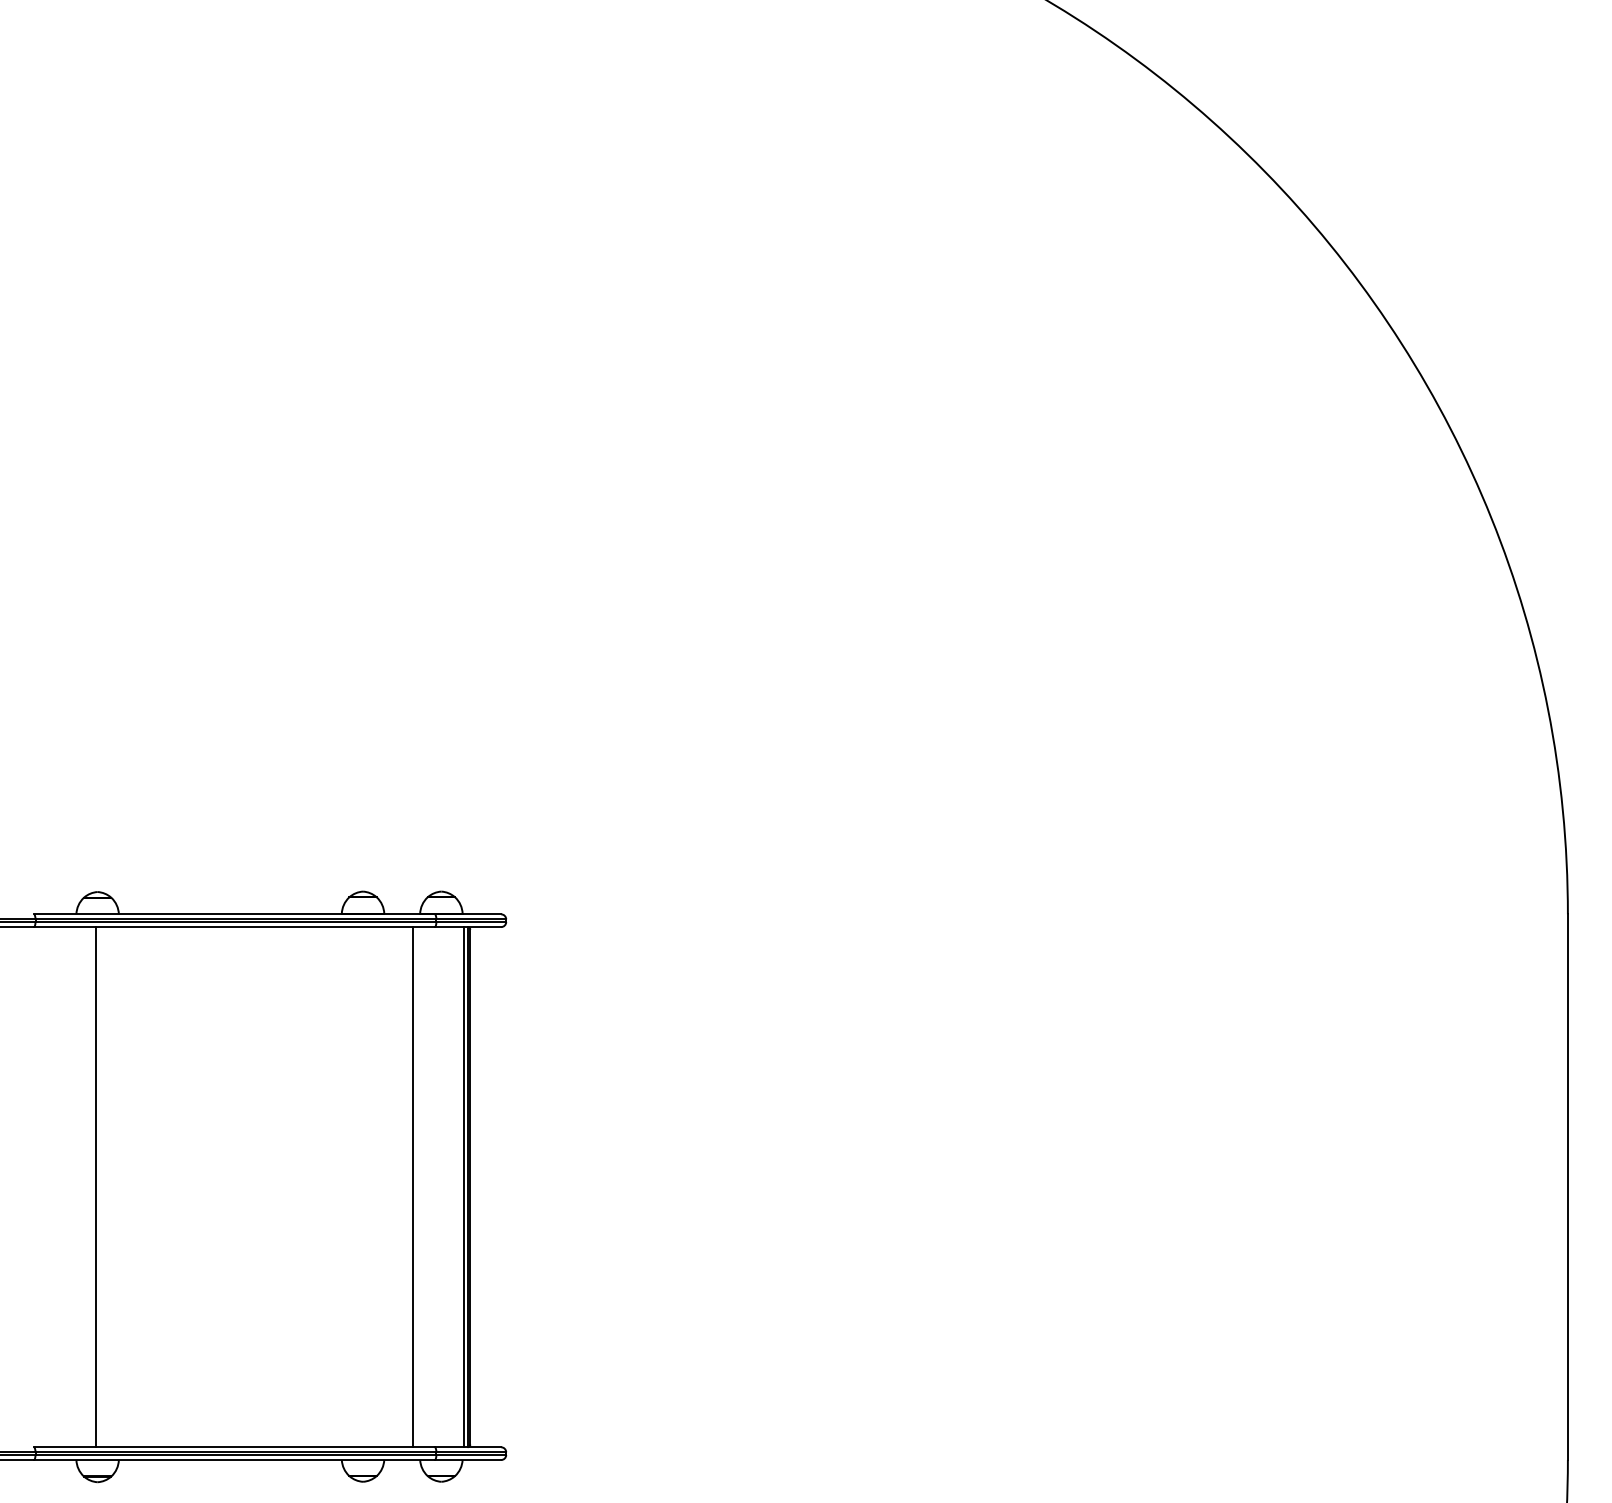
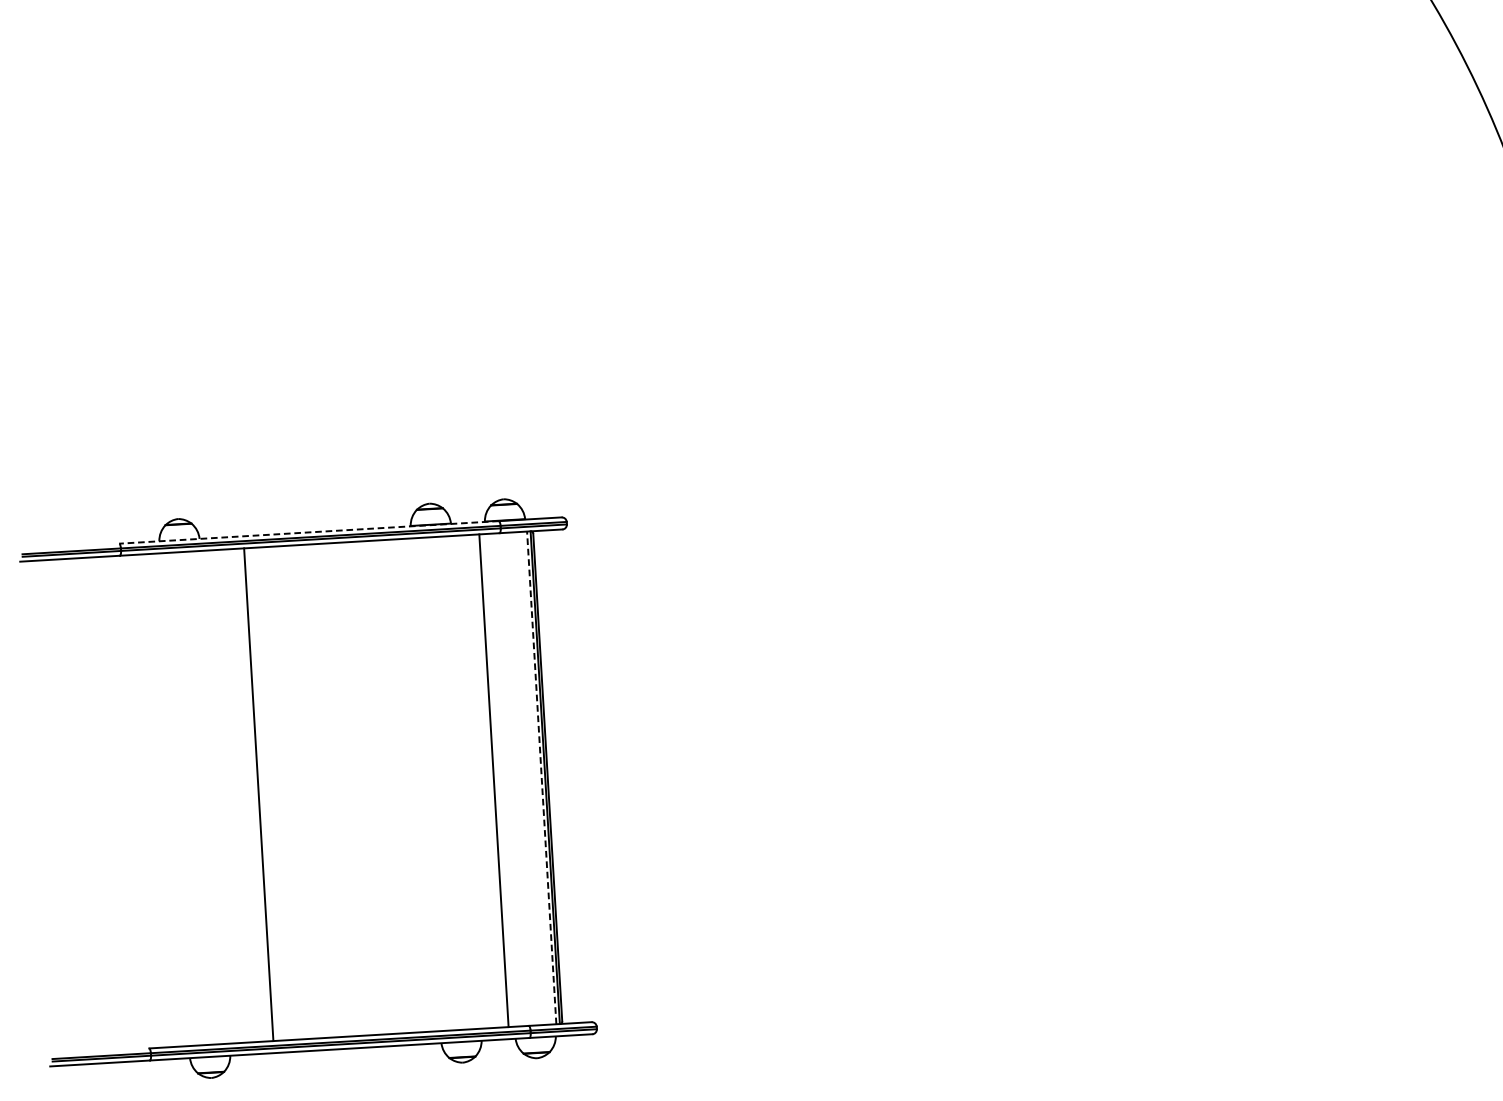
line: (234, 914) -> (309, 532), solid -> dashed
line: (463, 1186) -> (541, 777), solid -> dashed
line: (96, 1187) -> (259, 795), moved

